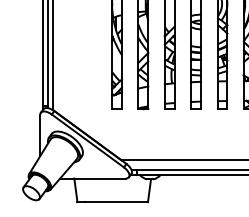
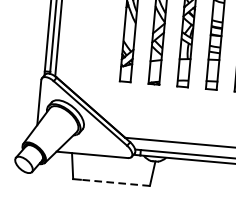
line: (116, 202) -> (115, 183), solid -> dashed

